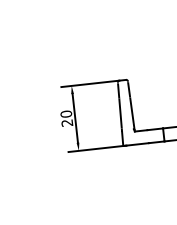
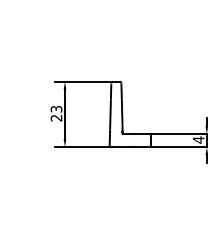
text: (66, 113) -> (56, 108), 20 -> 23

